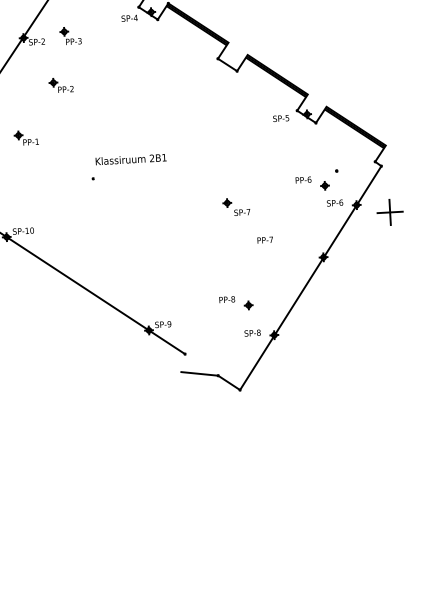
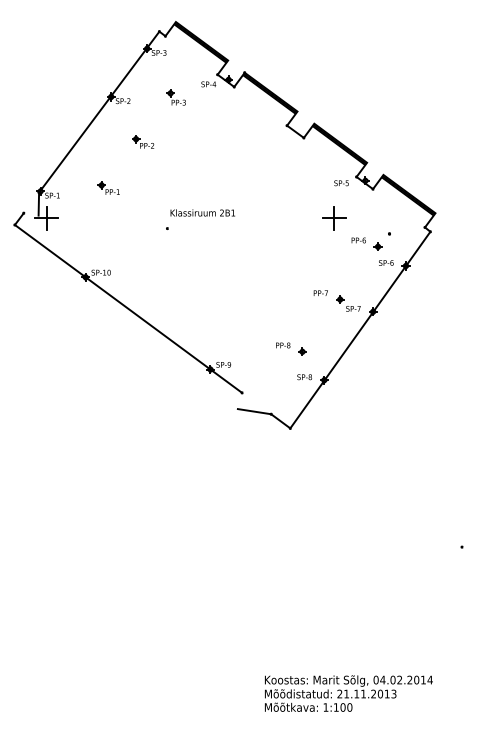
part: (69, 36) -> (175, 97), moved
part: (236, 206) -> (348, 303), moved
part: (390, 212) -> (334, 218), moved

